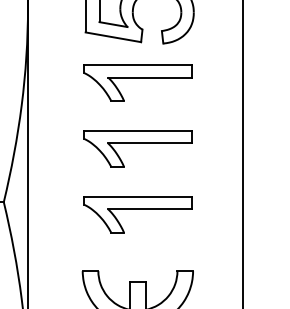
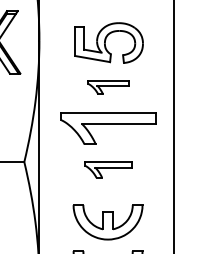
part: (138, 82) -> (108, 87), size x0.6
part: (138, 148) -> (108, 128), size x1.4
part: (138, 214) -> (108, 169), size x0.7

